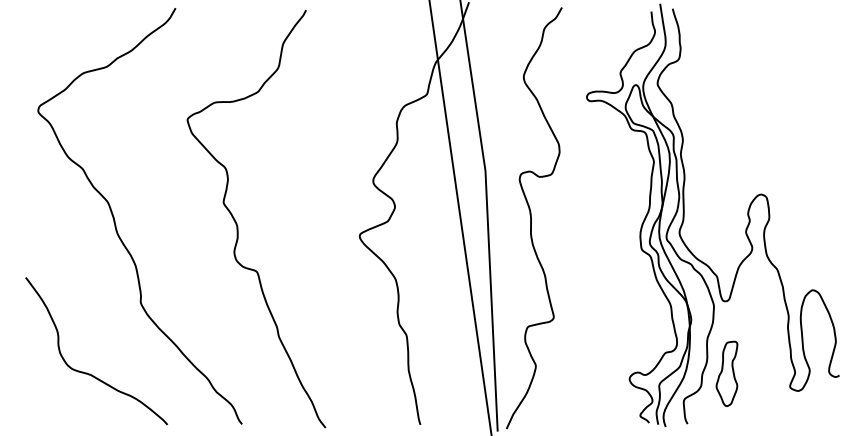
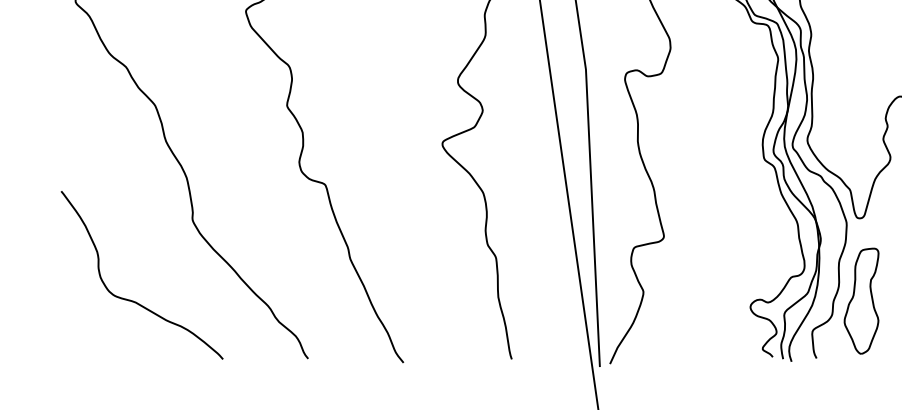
part: (726, 373) -> (861, 300), size x1.43

